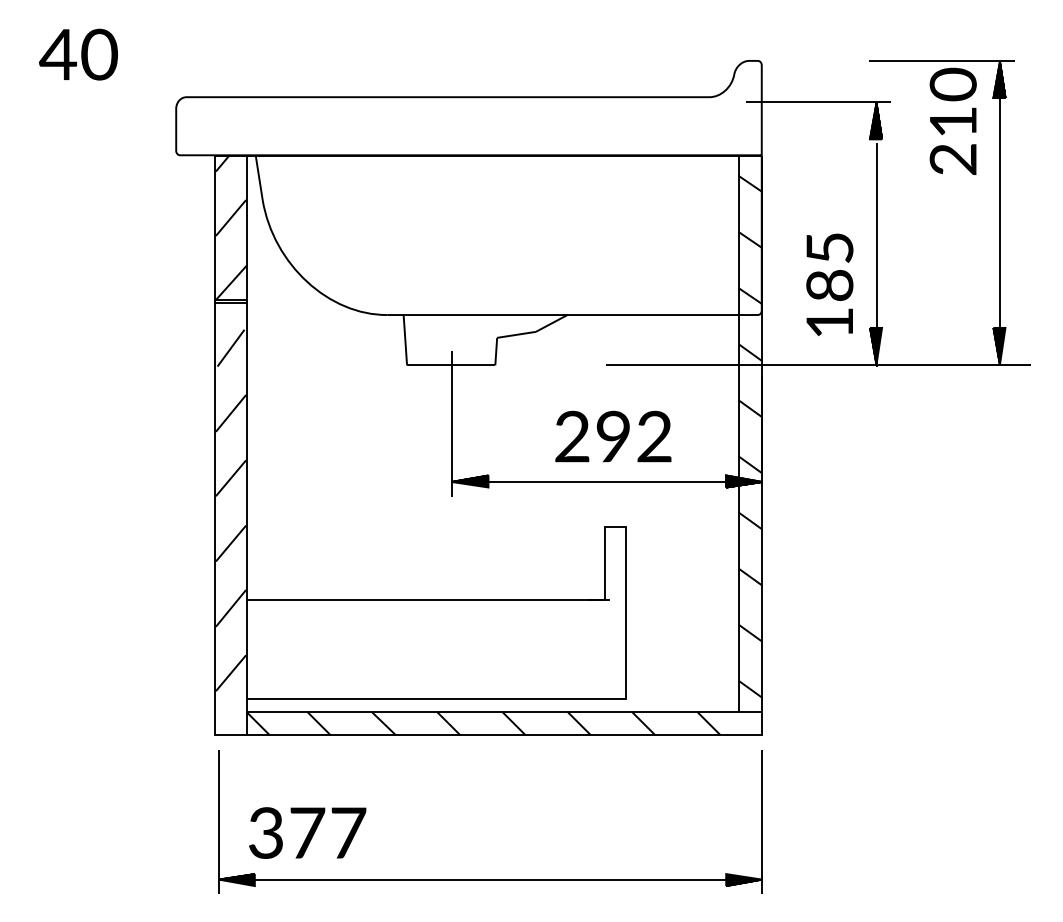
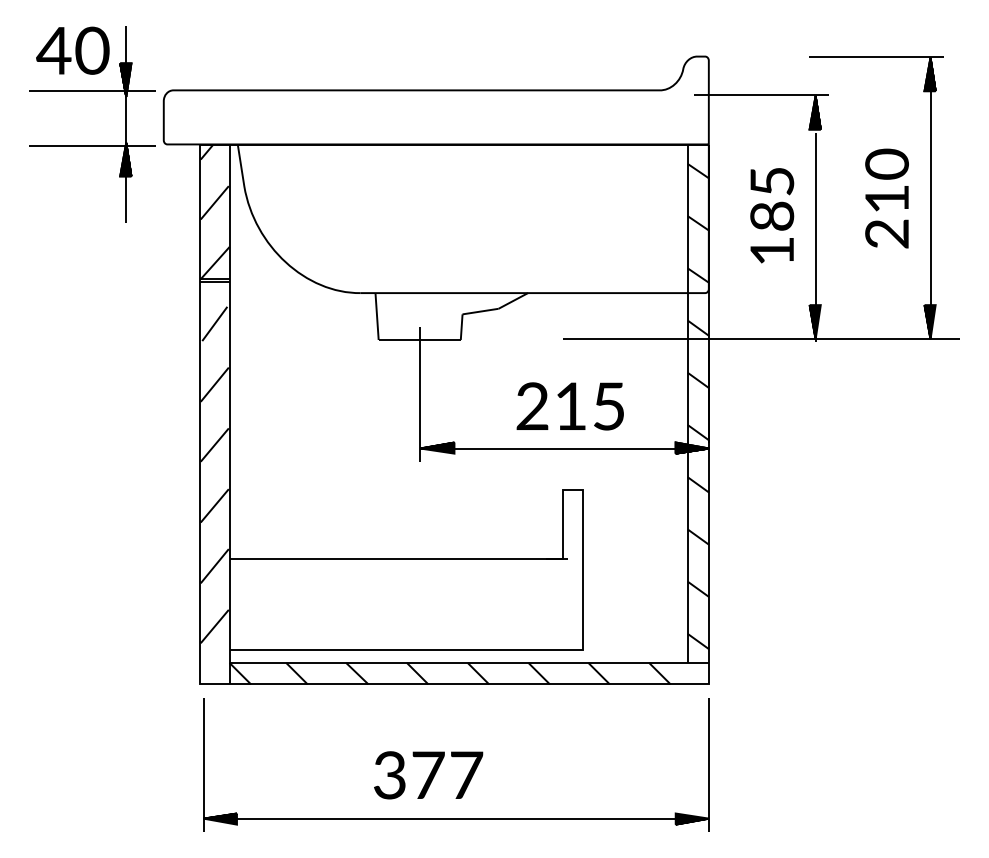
text: (952, 120) -> (886, 197), moved
part: (99, 156) -> (92, 145), added
text: (829, 284) -> (771, 215), moved
text: (633, 436) -> (589, 406), 292 -> 215
text: (307, 832) -> (428, 774), moved

